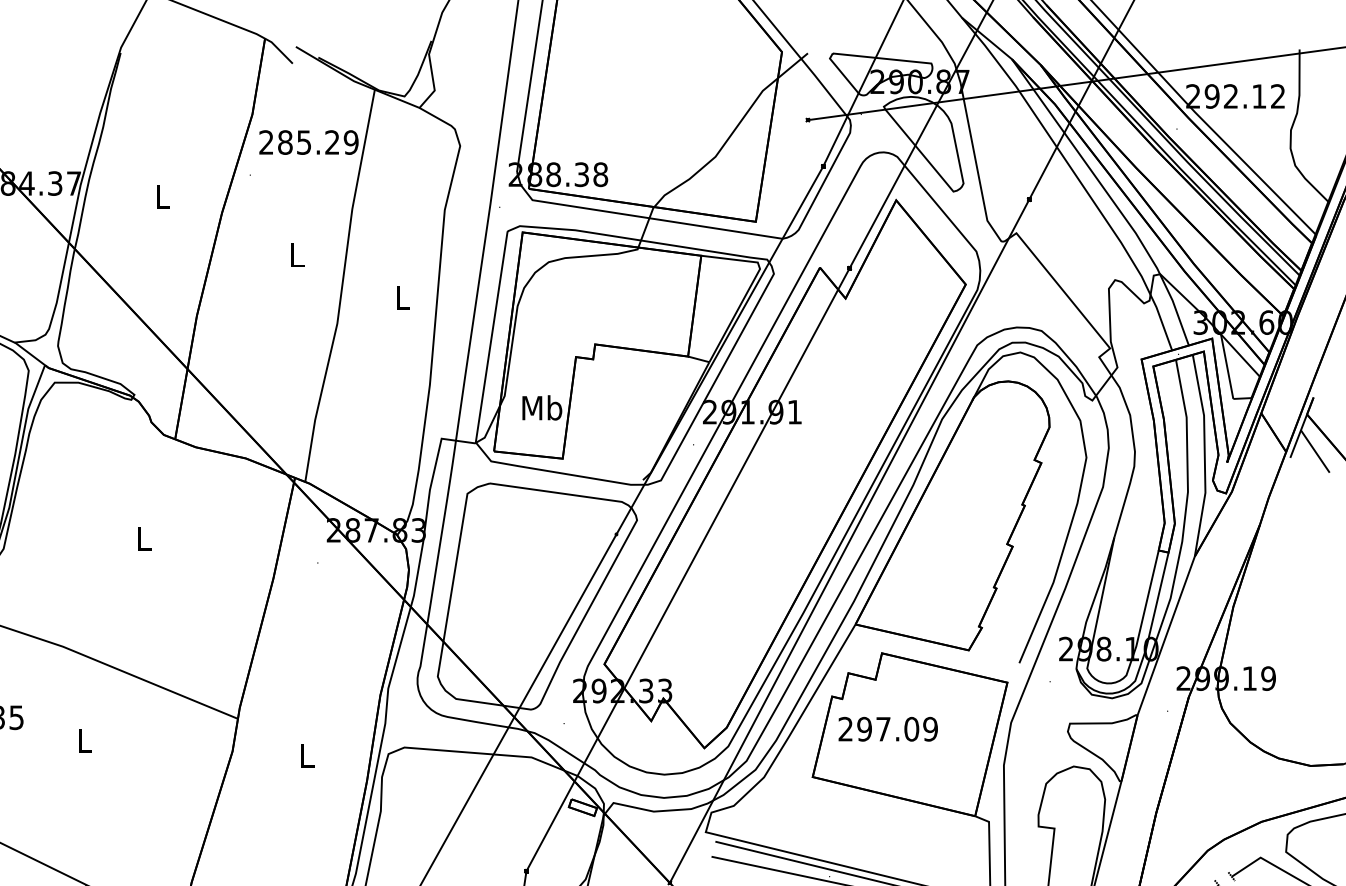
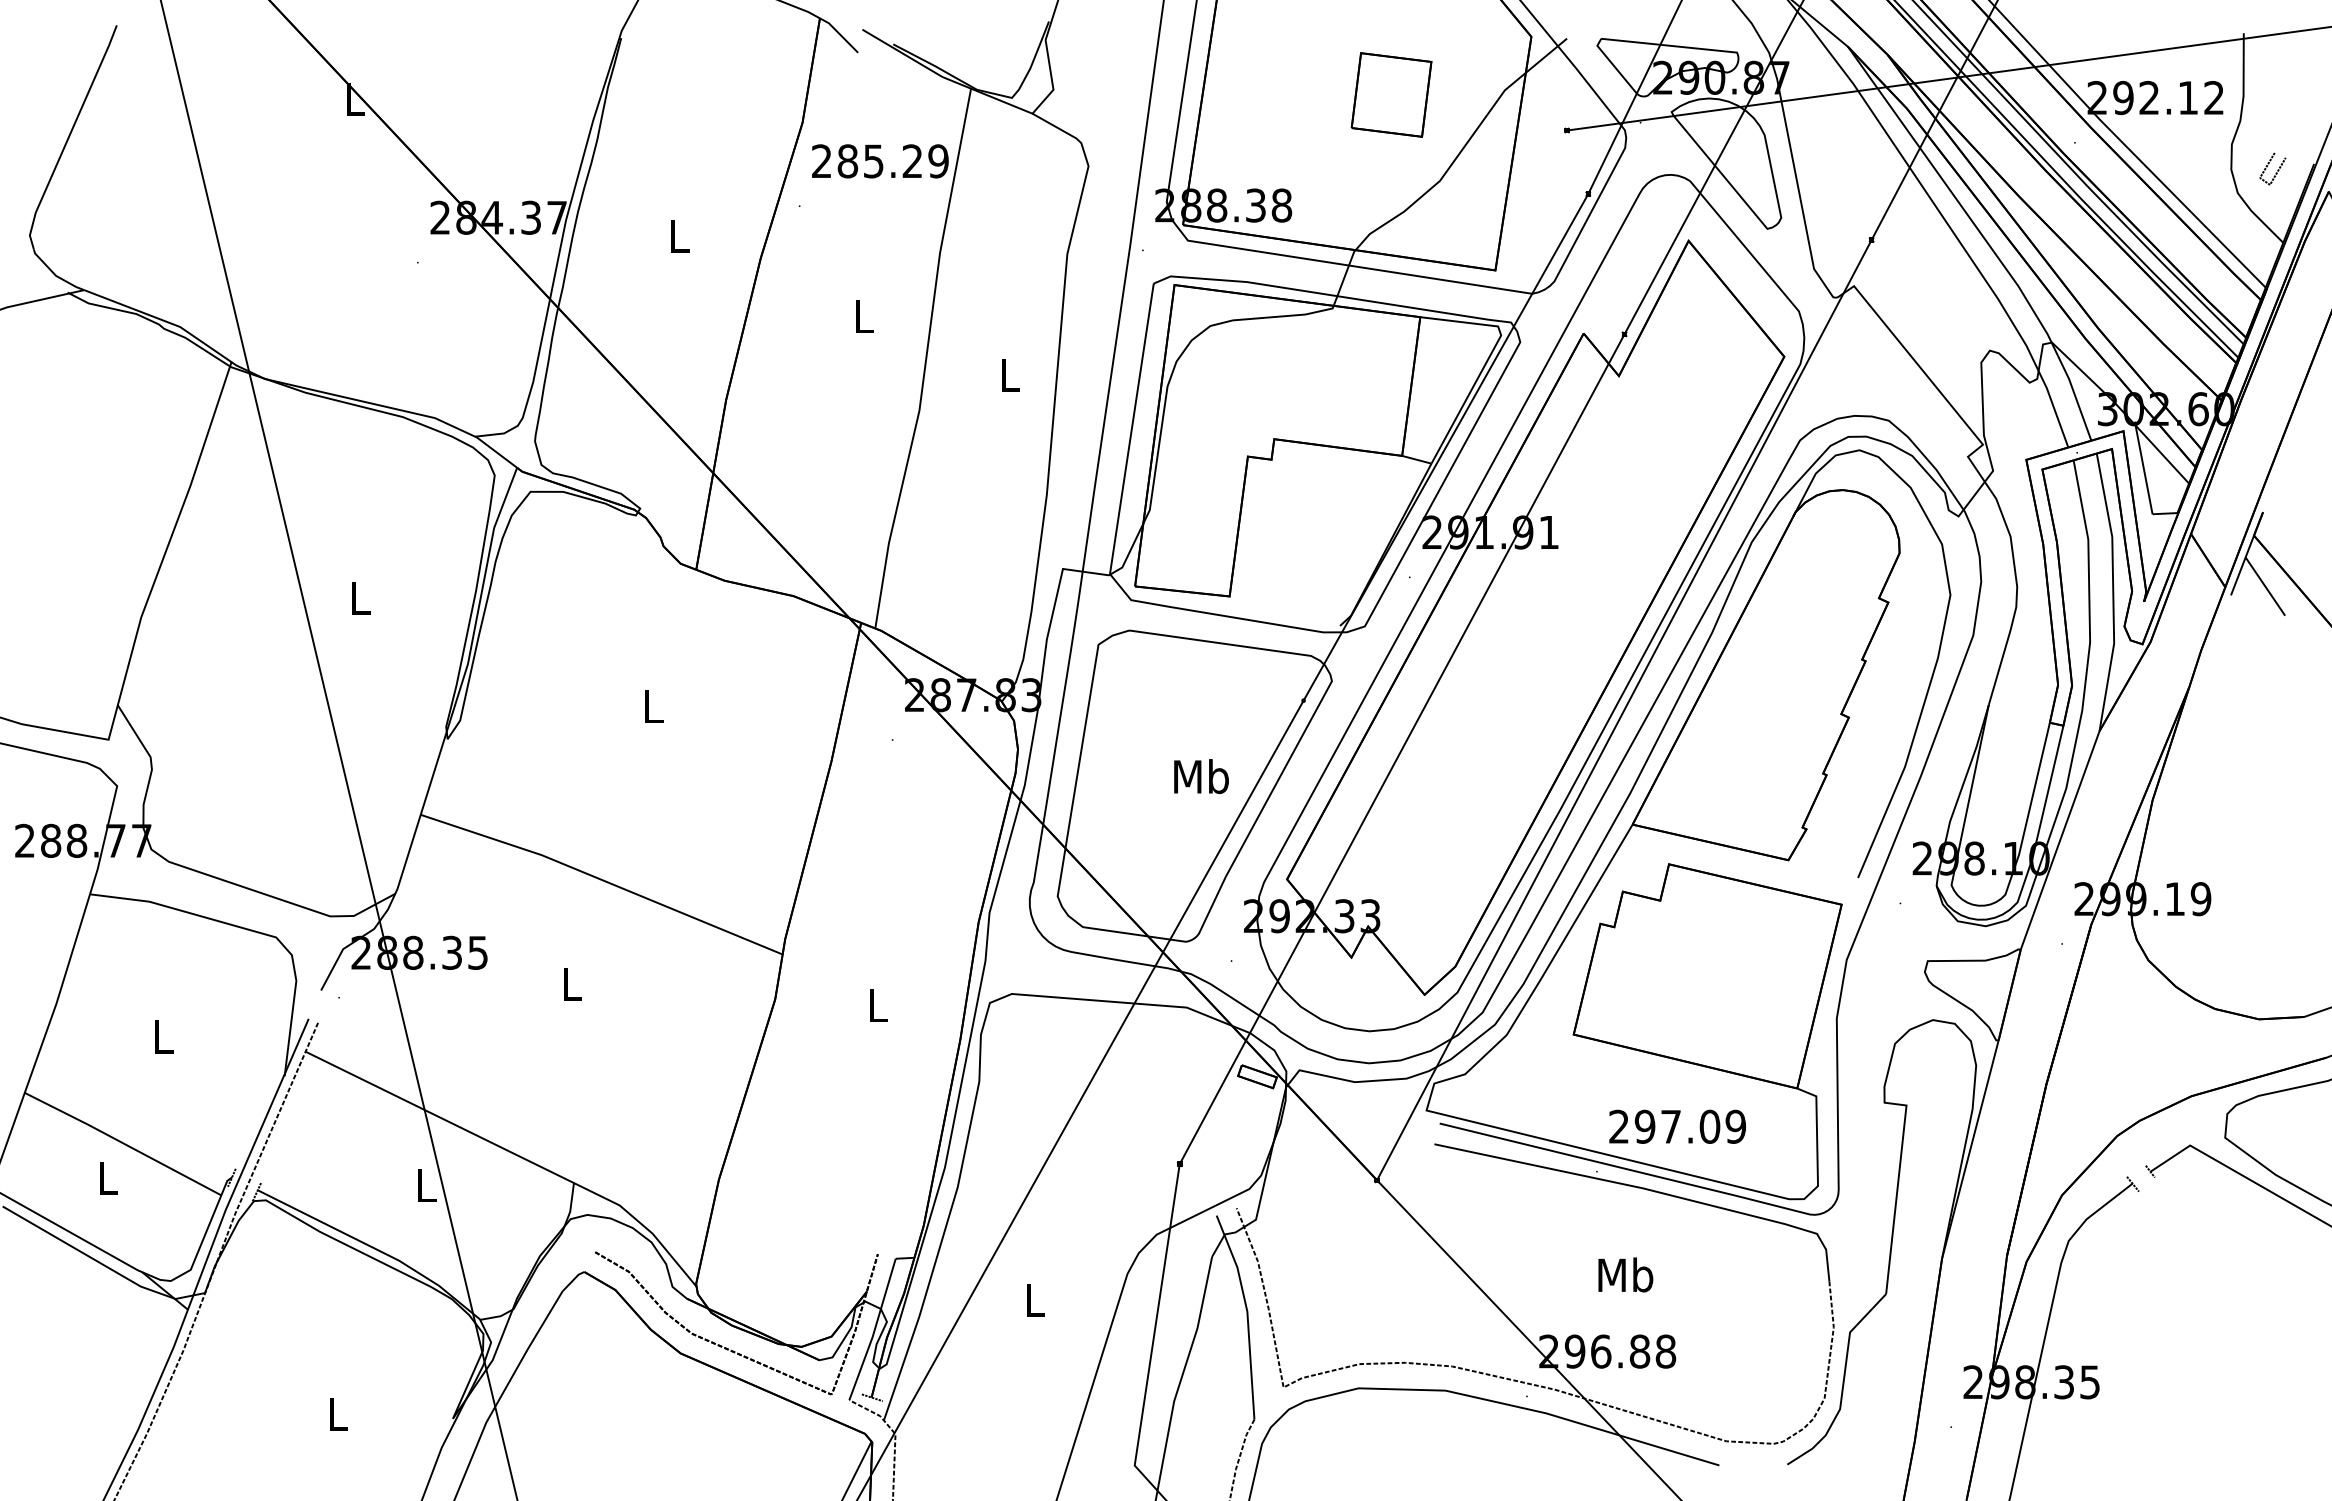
part: (680, 93) -> (1391, 94), added
line: (1318, 144) -> (2269, 164), added
text: (542, 407) -> (1201, 776), moved
text: (888, 729) -> (1677, 1126), moved

